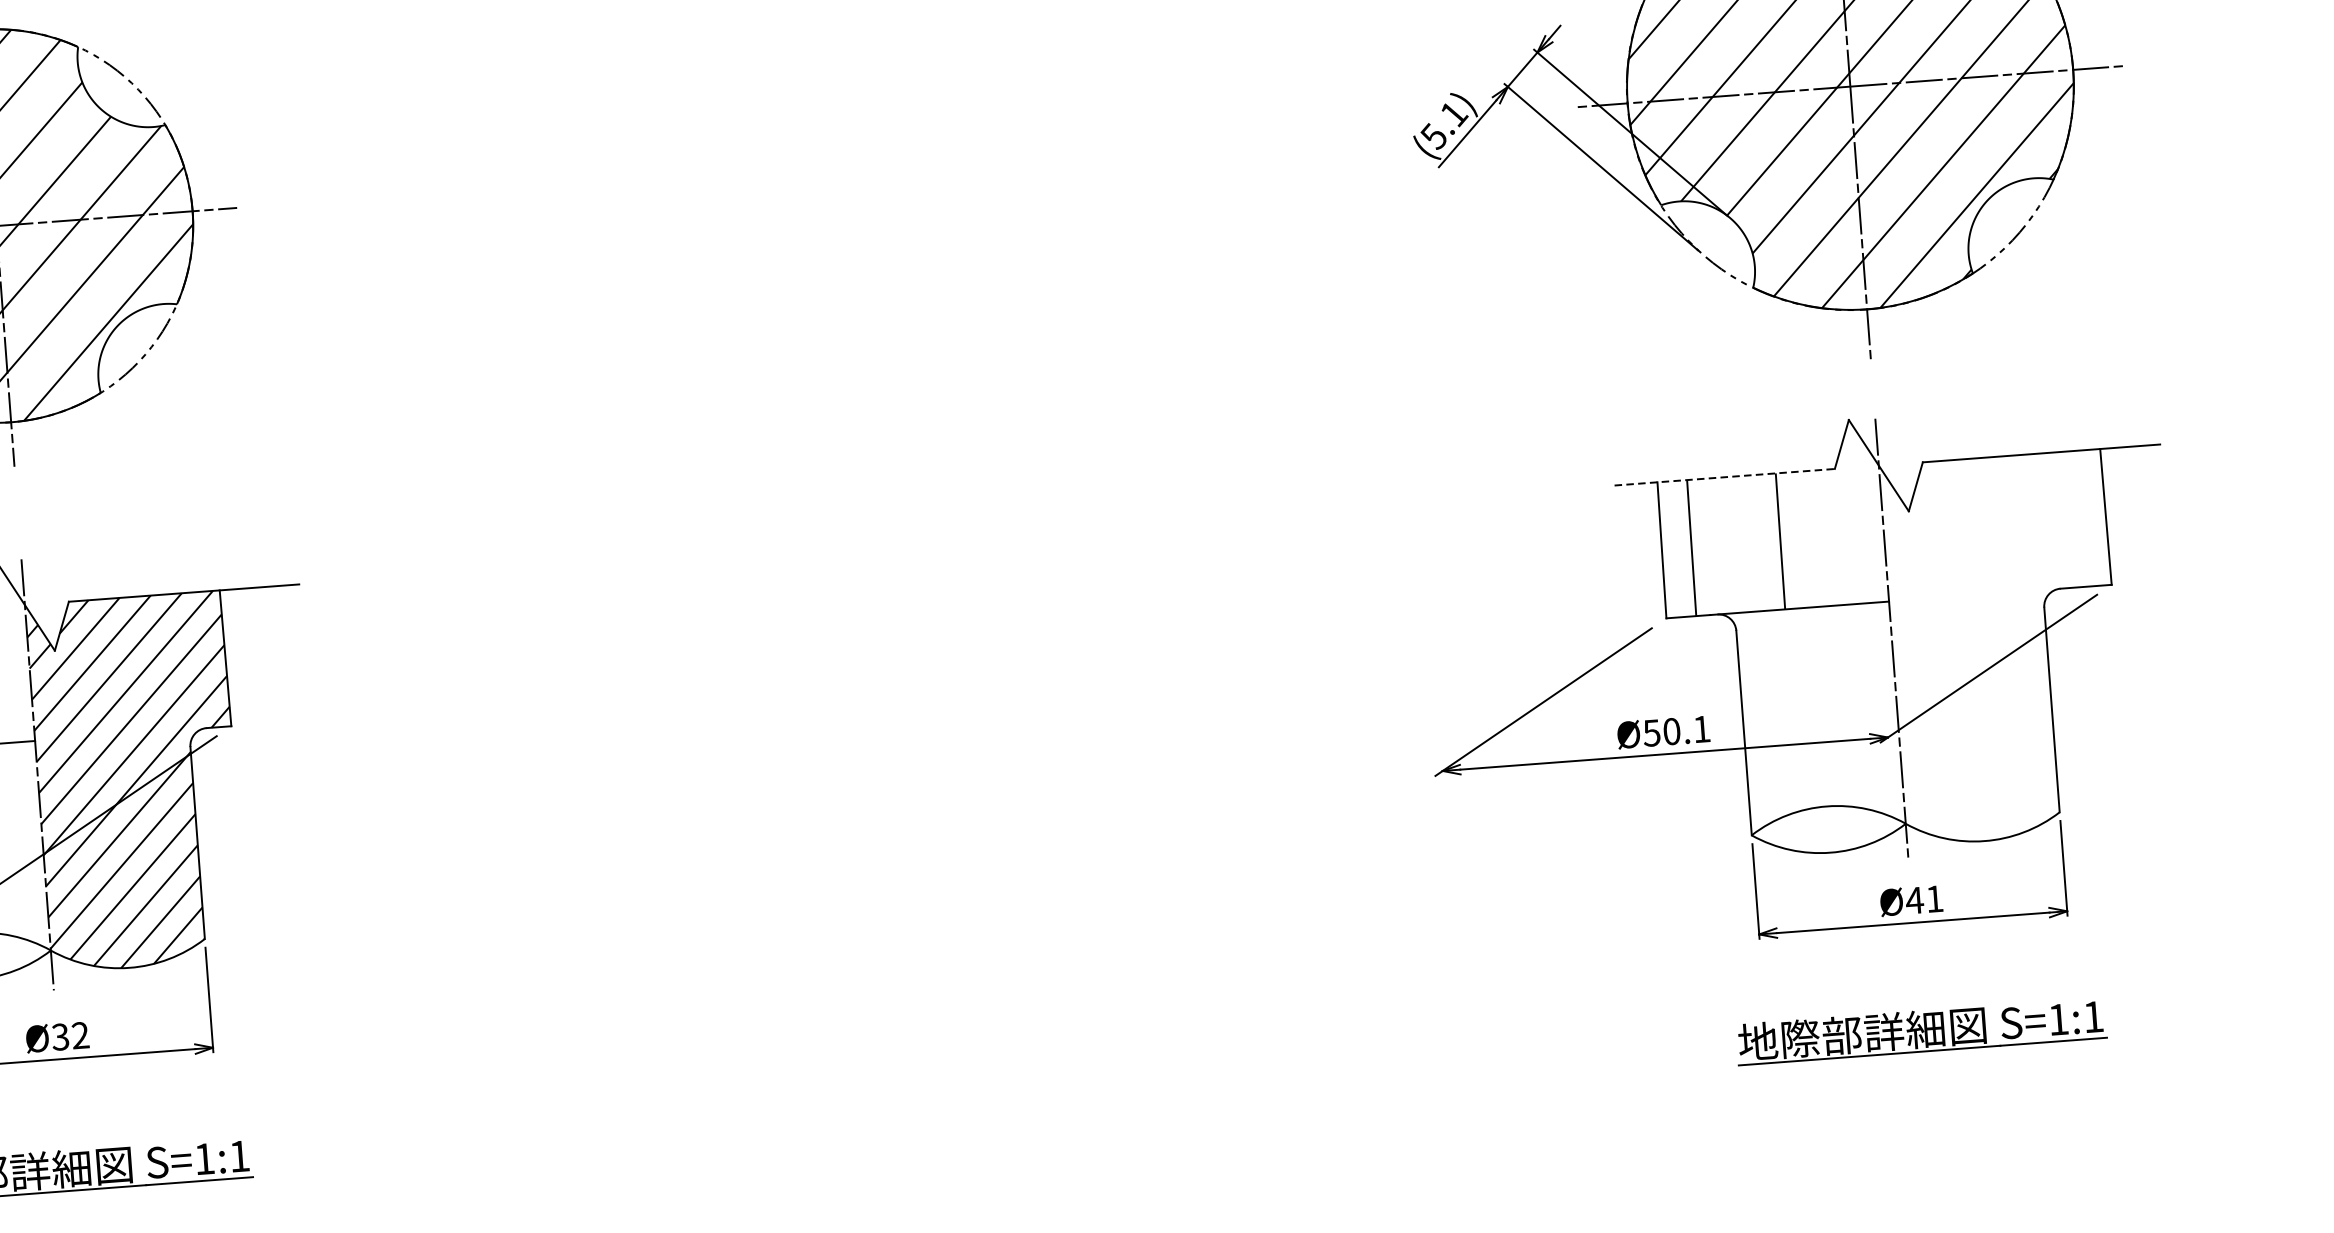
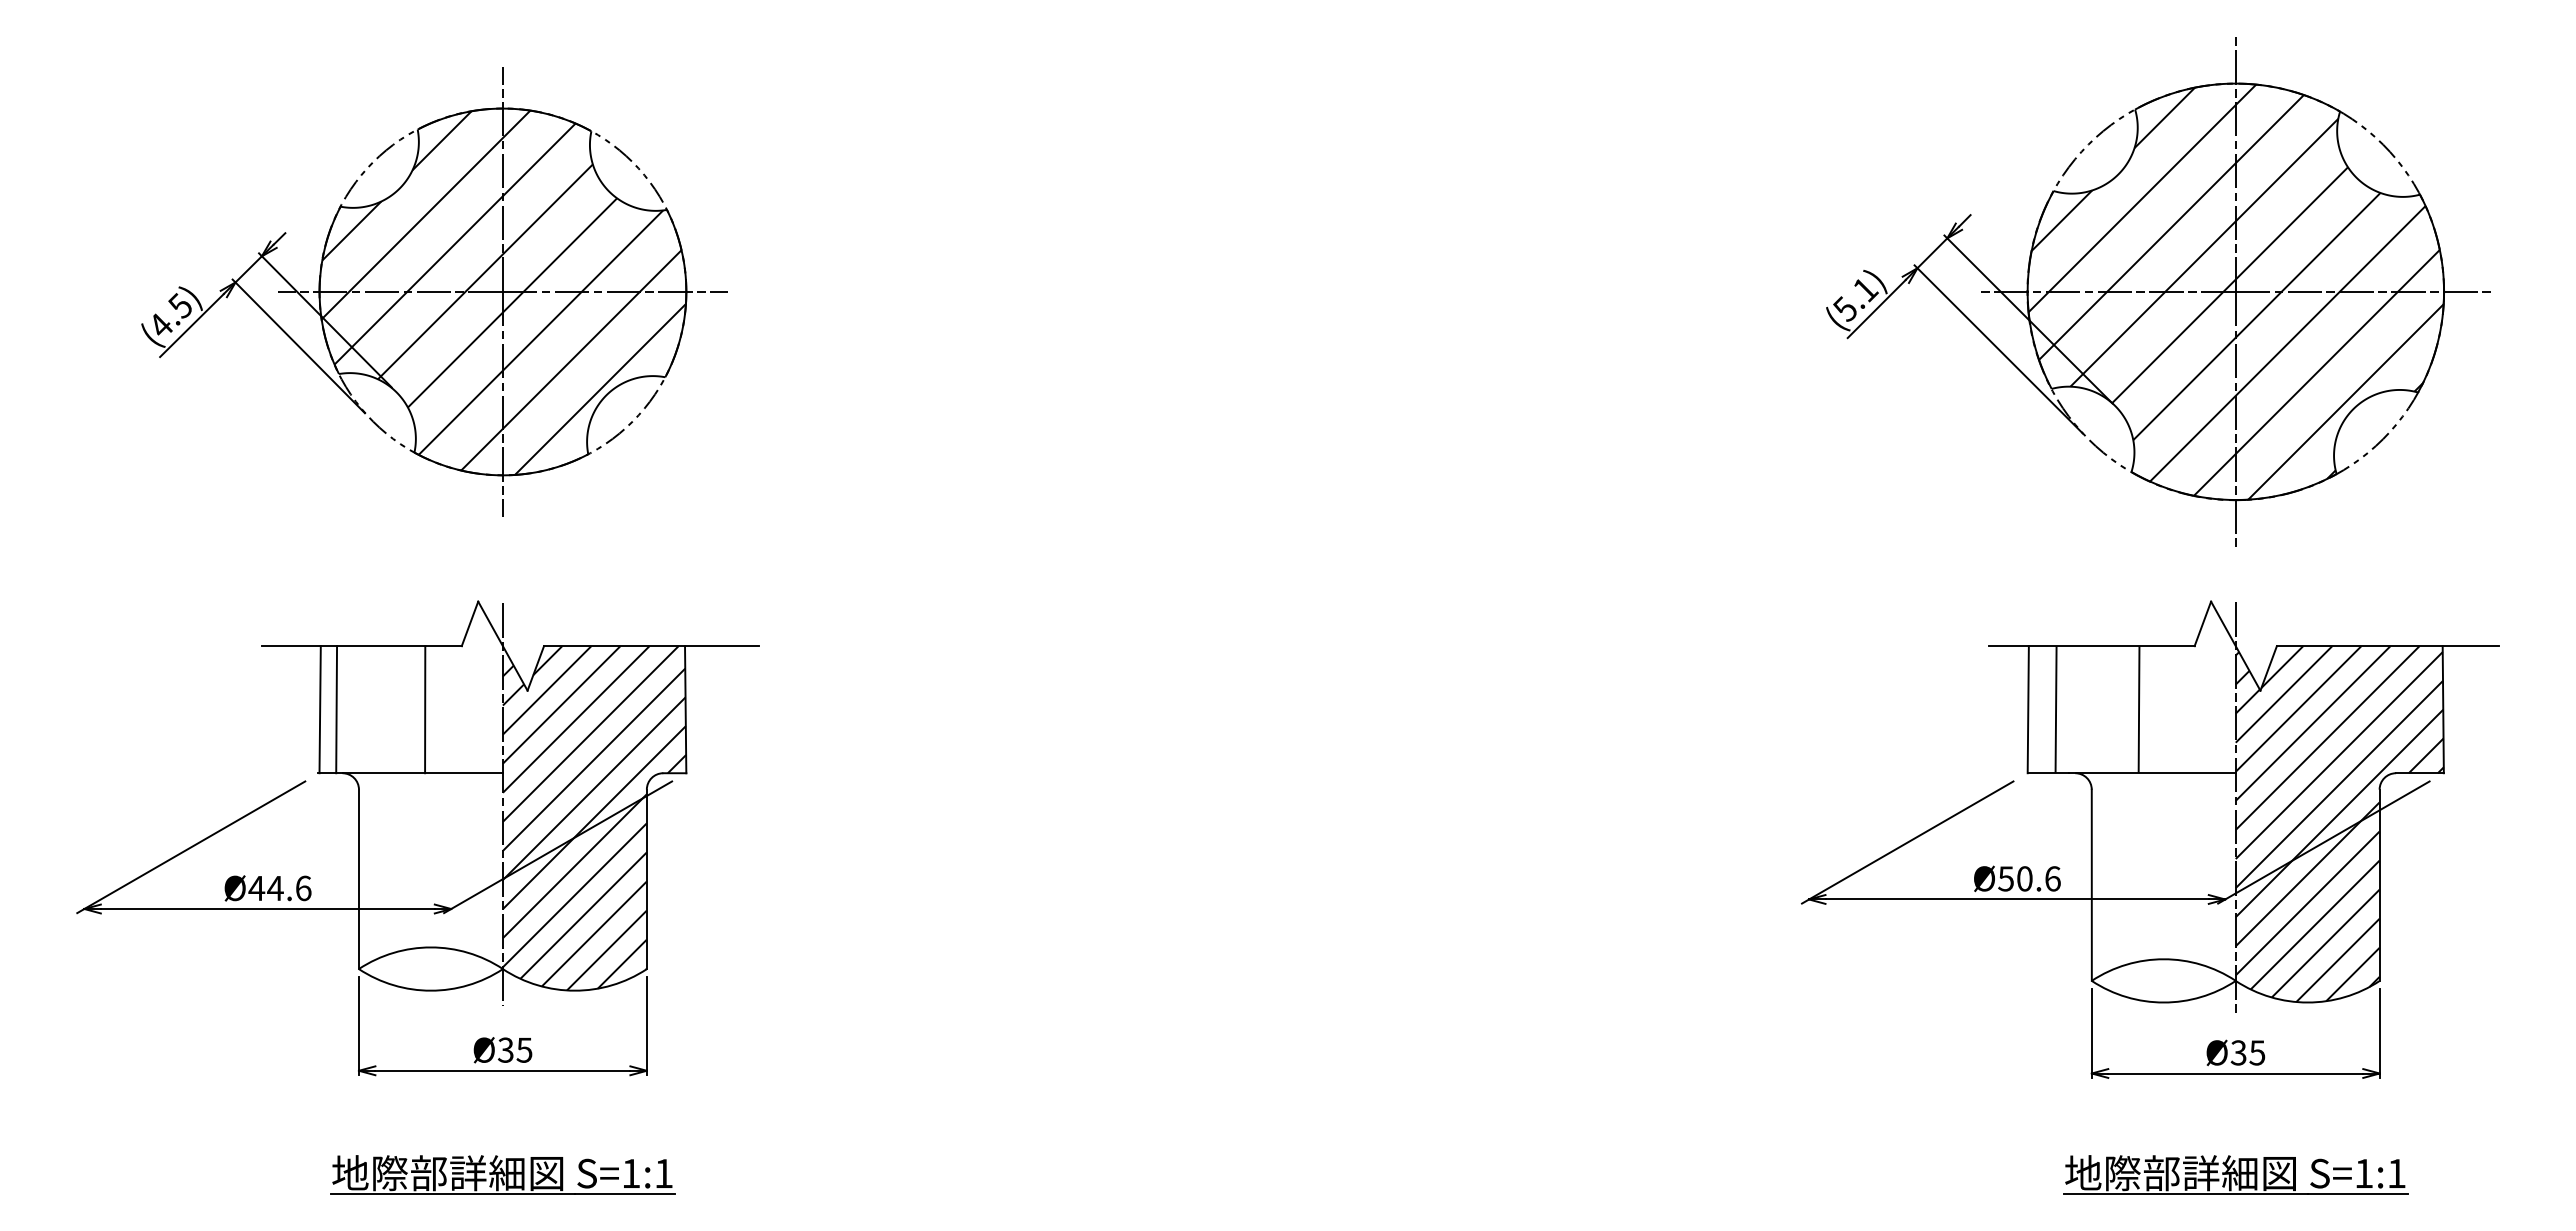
line: (1724, 477) -> (2091, 646), dashed -> solid
hatch: (2004, 647) -> (2339, 823), added
text: (1701, 728) -> (2052, 878), Ø50.1 -> Ø50.6
text: (1924, 899) -> (2247, 1052), Ø41 -> Ø35
text: (80, 1034) -> (524, 1049), Ø32 -> Ø35

